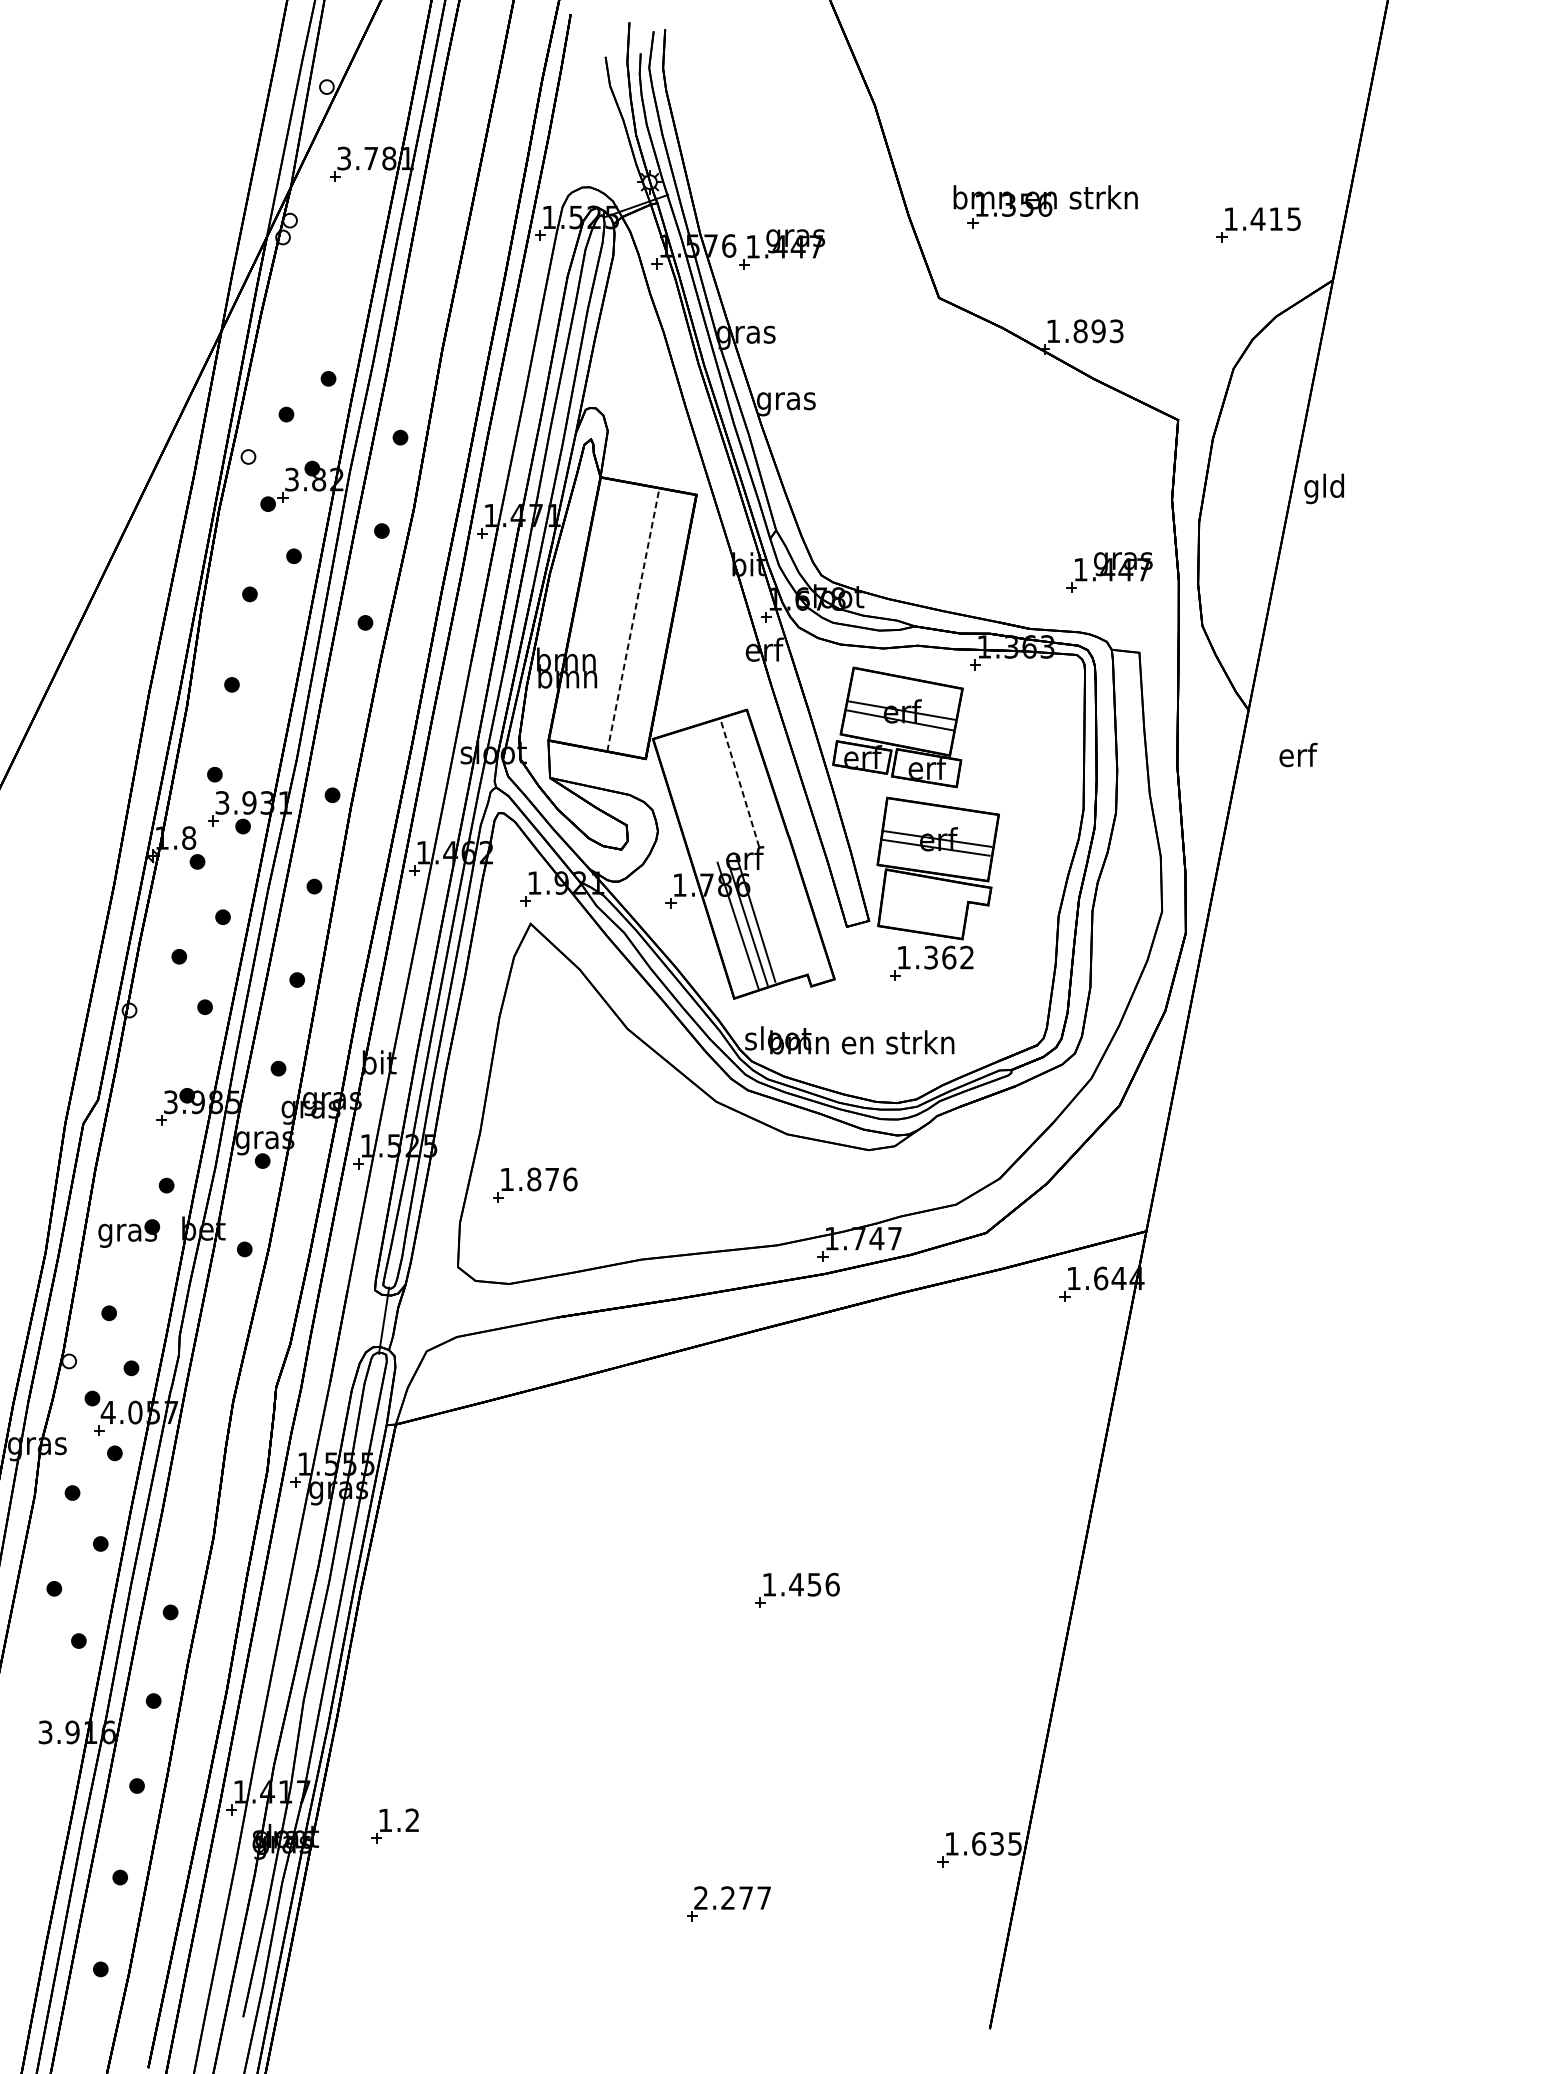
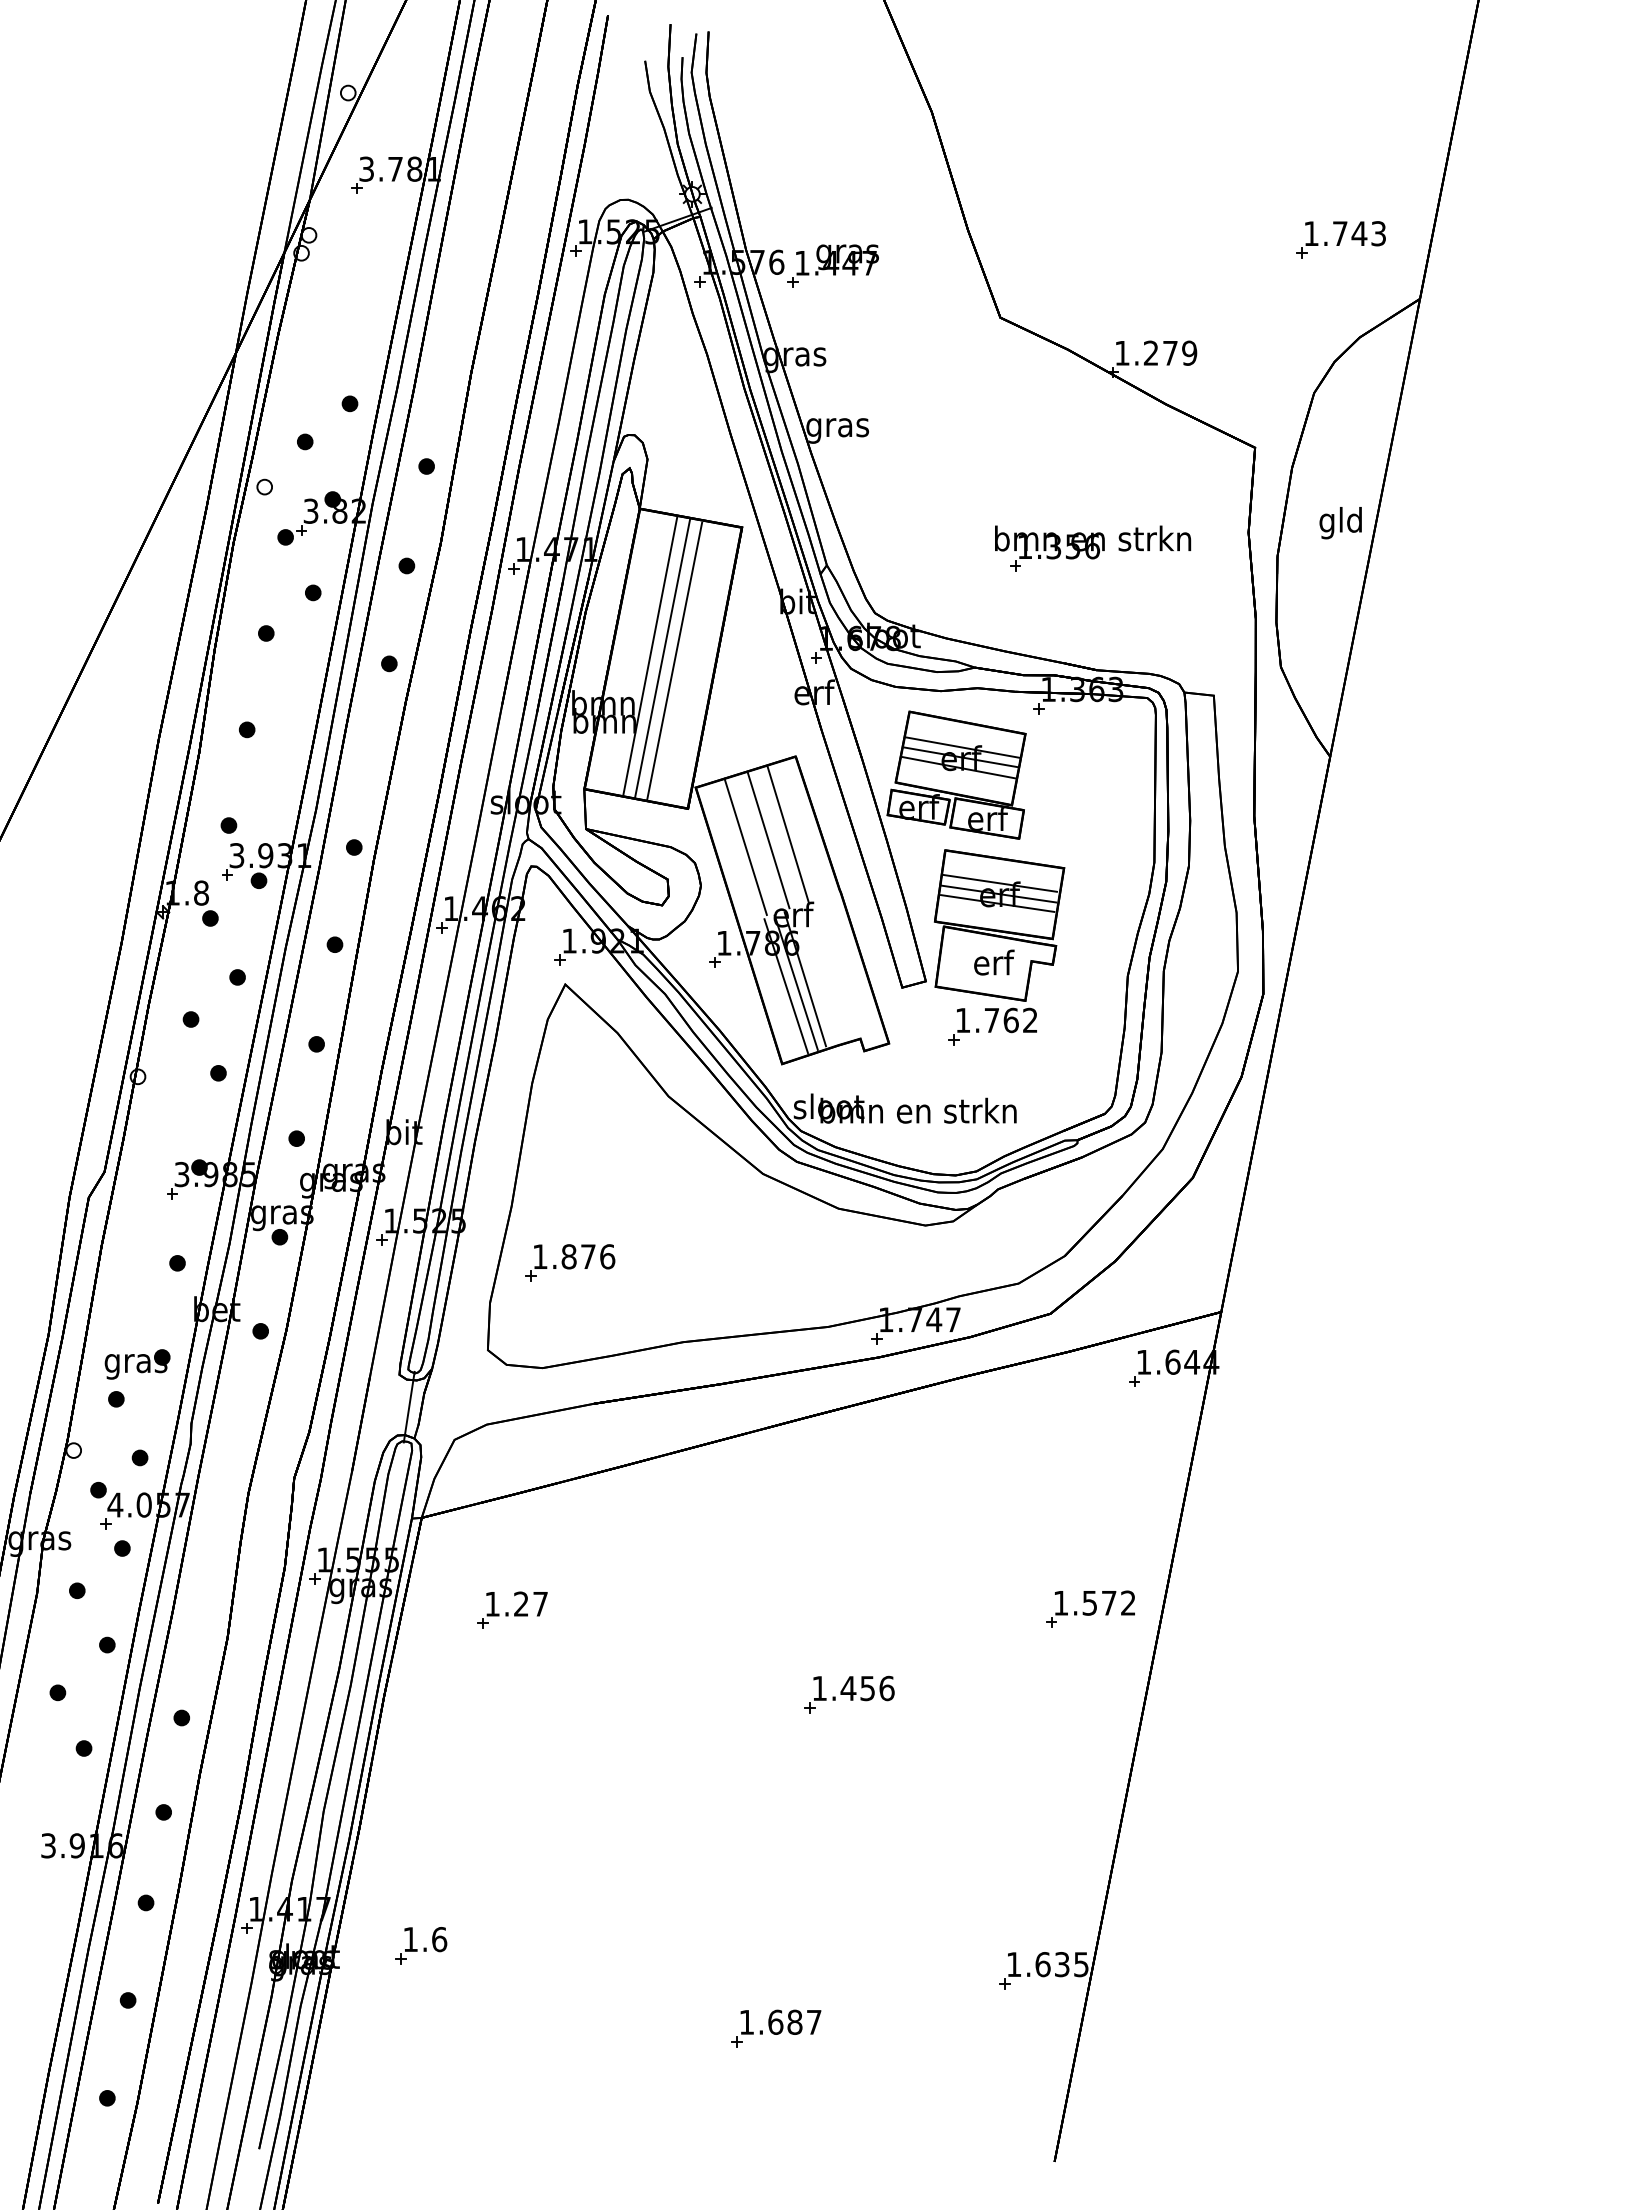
part: (1046, 206) -> (1093, 548), moved
text: (1275, 218) -> (1358, 233), 1.415 -> 1.743
text: (1098, 330) -> (1170, 352), 1.893 -> 1.279
text: (1324, 489) -> (1340, 523), moved
part: (1109, 571) -> (1181, 609), removed
line: (610, 615) -> (650, 656), added
line: (621, 617) -> (662, 658), added
line: (633, 620) -> (674, 661), dashed -> solid
line: (903, 701) -> (962, 747), added
text: (1298, 754) -> (994, 962), moved
line: (739, 782) -> (787, 833), dashed -> solid
line: (721, 787) -> (768, 839), added
line: (699, 794) -> (745, 846), added
line: (938, 828) -> (999, 882), added
text: (930, 957) -> (991, 1020), 1.362 -> 1.762
part: (129, 1233) -> (137, 1364), moved
part: (1023, 1509) -> (1090, 1608), added
part: (481, 1510) -> (512, 1609), added
text: (412, 1820) -> (439, 1939), 1.2 -> 1.6
text: (723, 1897) -> (770, 2021), 2.277 -> 1.687

